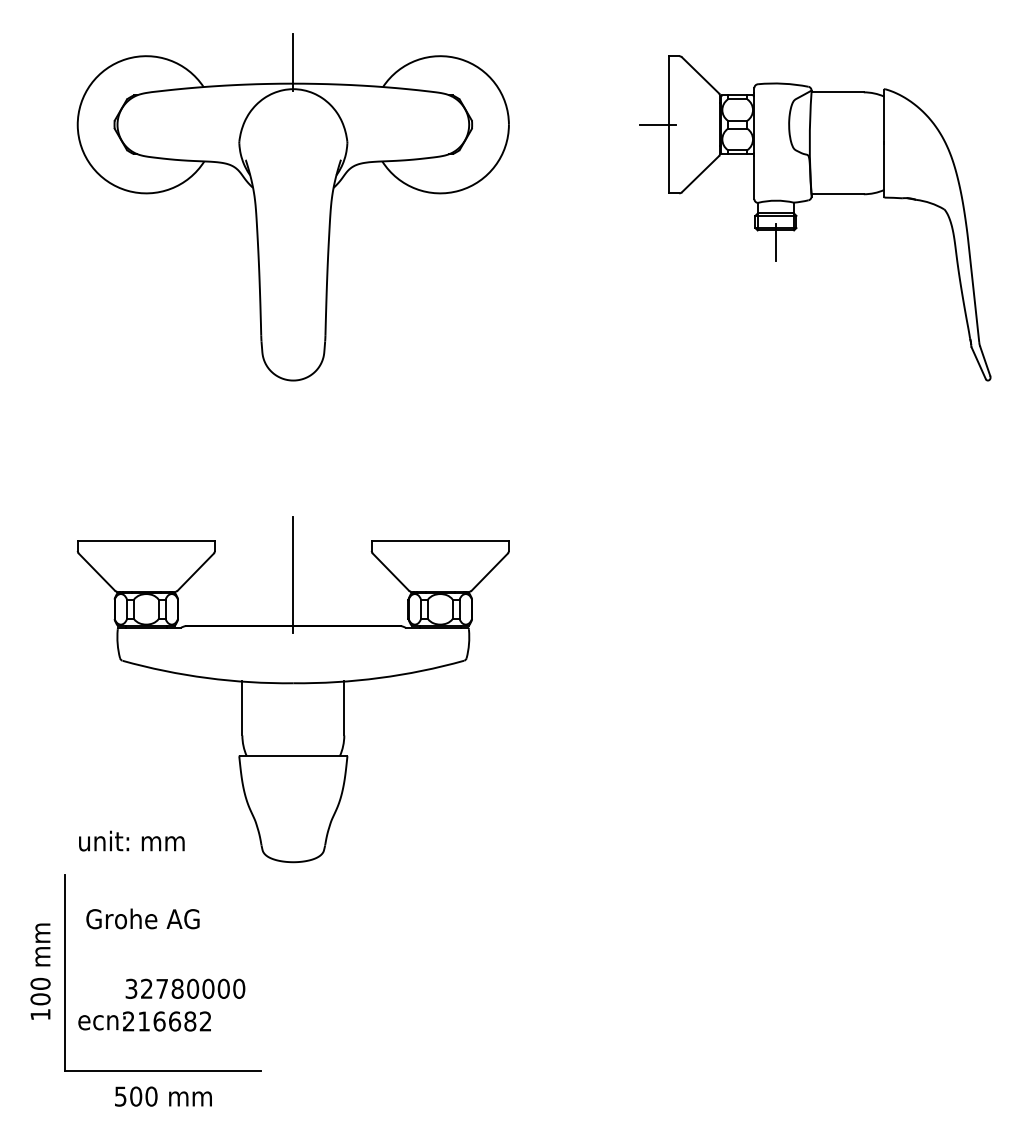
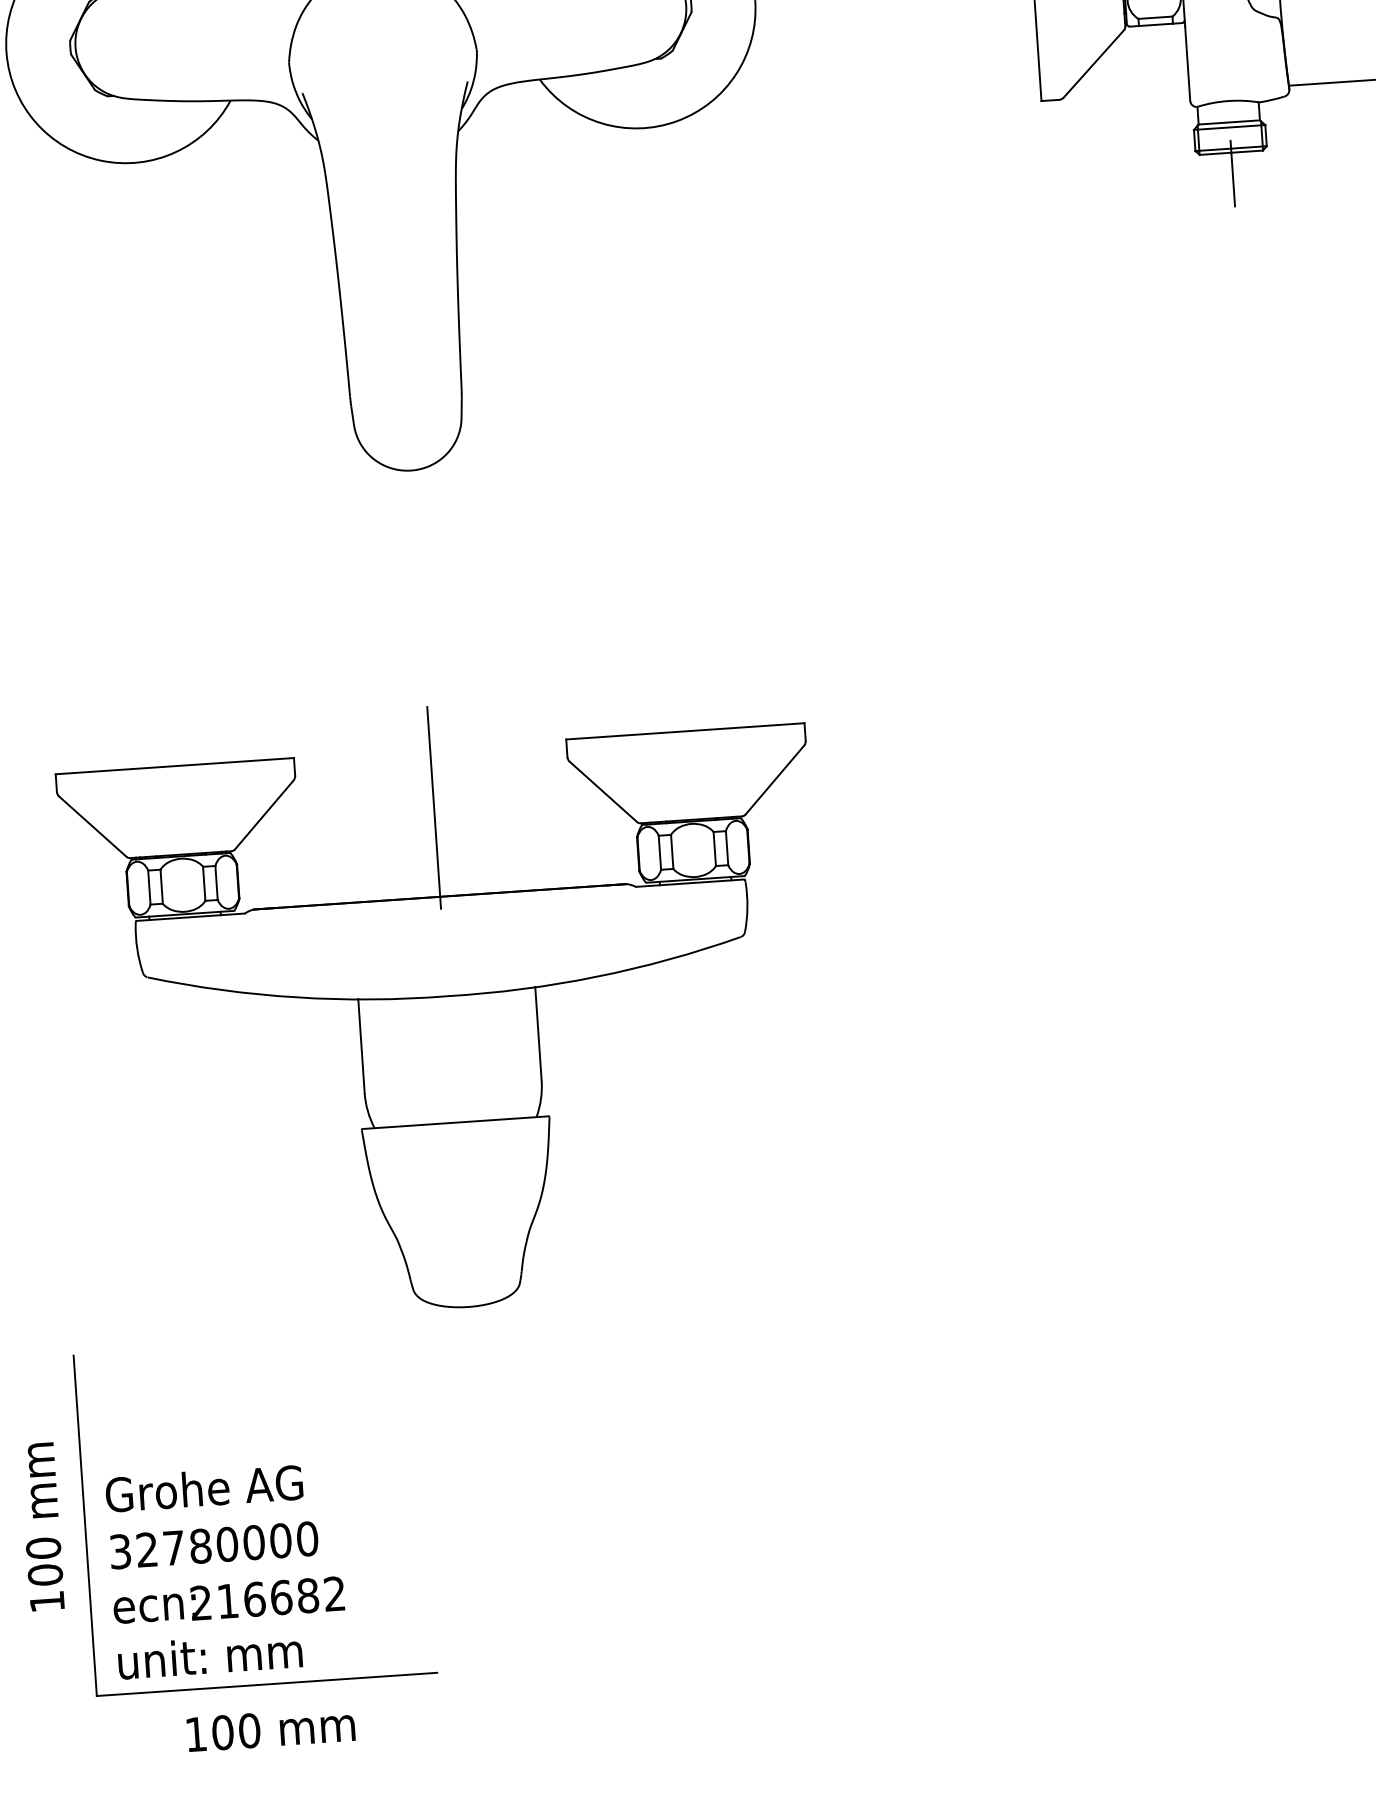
text: (131, 840) -> (209, 1654), moved
text: (142, 918) -> (203, 1487), moved
text: (185, 988) -> (214, 1544), moved
text: (120, 1096) -> (195, 1734), 500 -> 100

